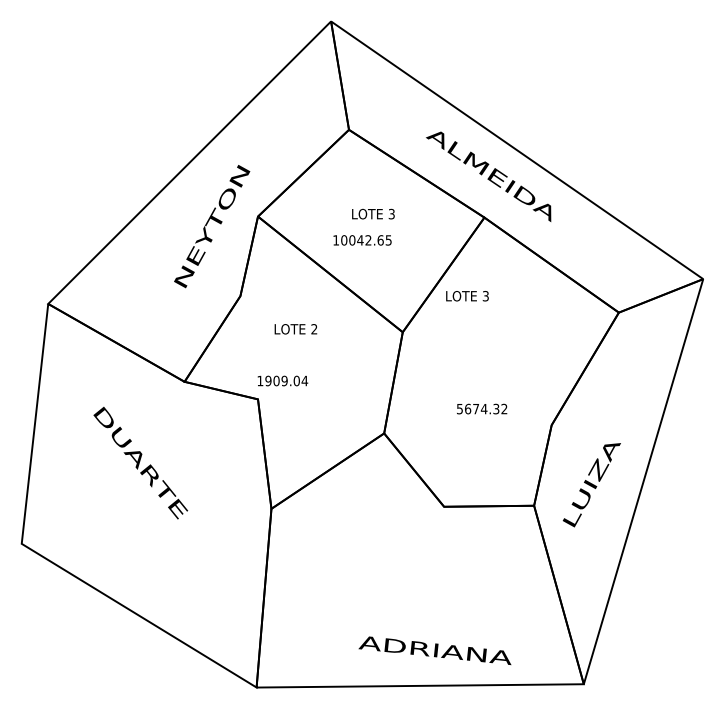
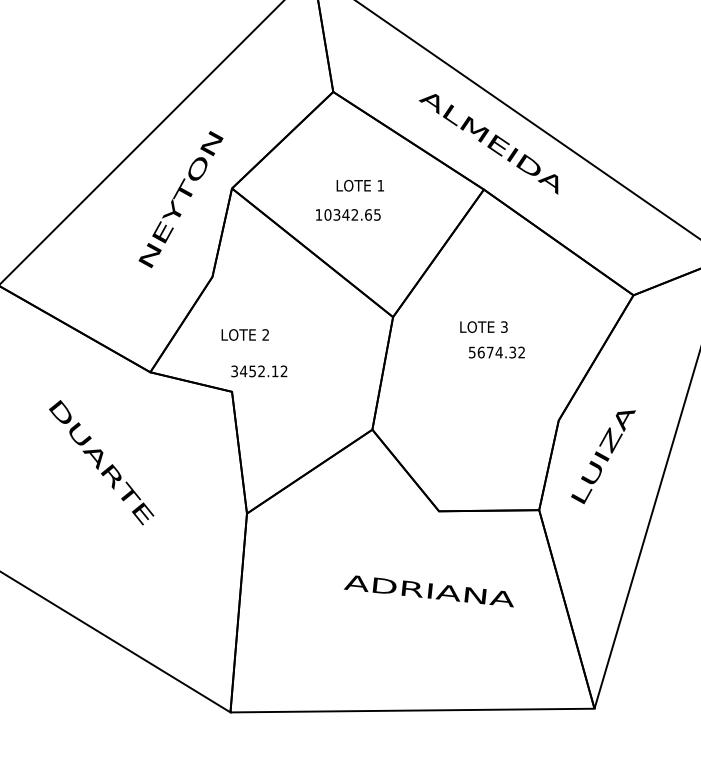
text: (391, 213) -> (380, 185), 3 -> 1
text: (352, 240) -> (337, 215), 10042.65 -> 10342.65
text: (467, 296) -> (484, 327), moved
text: (295, 329) -> (244, 335), moved
text: (282, 380) -> (259, 370), 1909.04 -> 3452.12
text: (482, 408) -> (497, 351), moved
text: (591, 485) -> (603, 457), moved
text: (434, 650) -> (428, 591), moved

